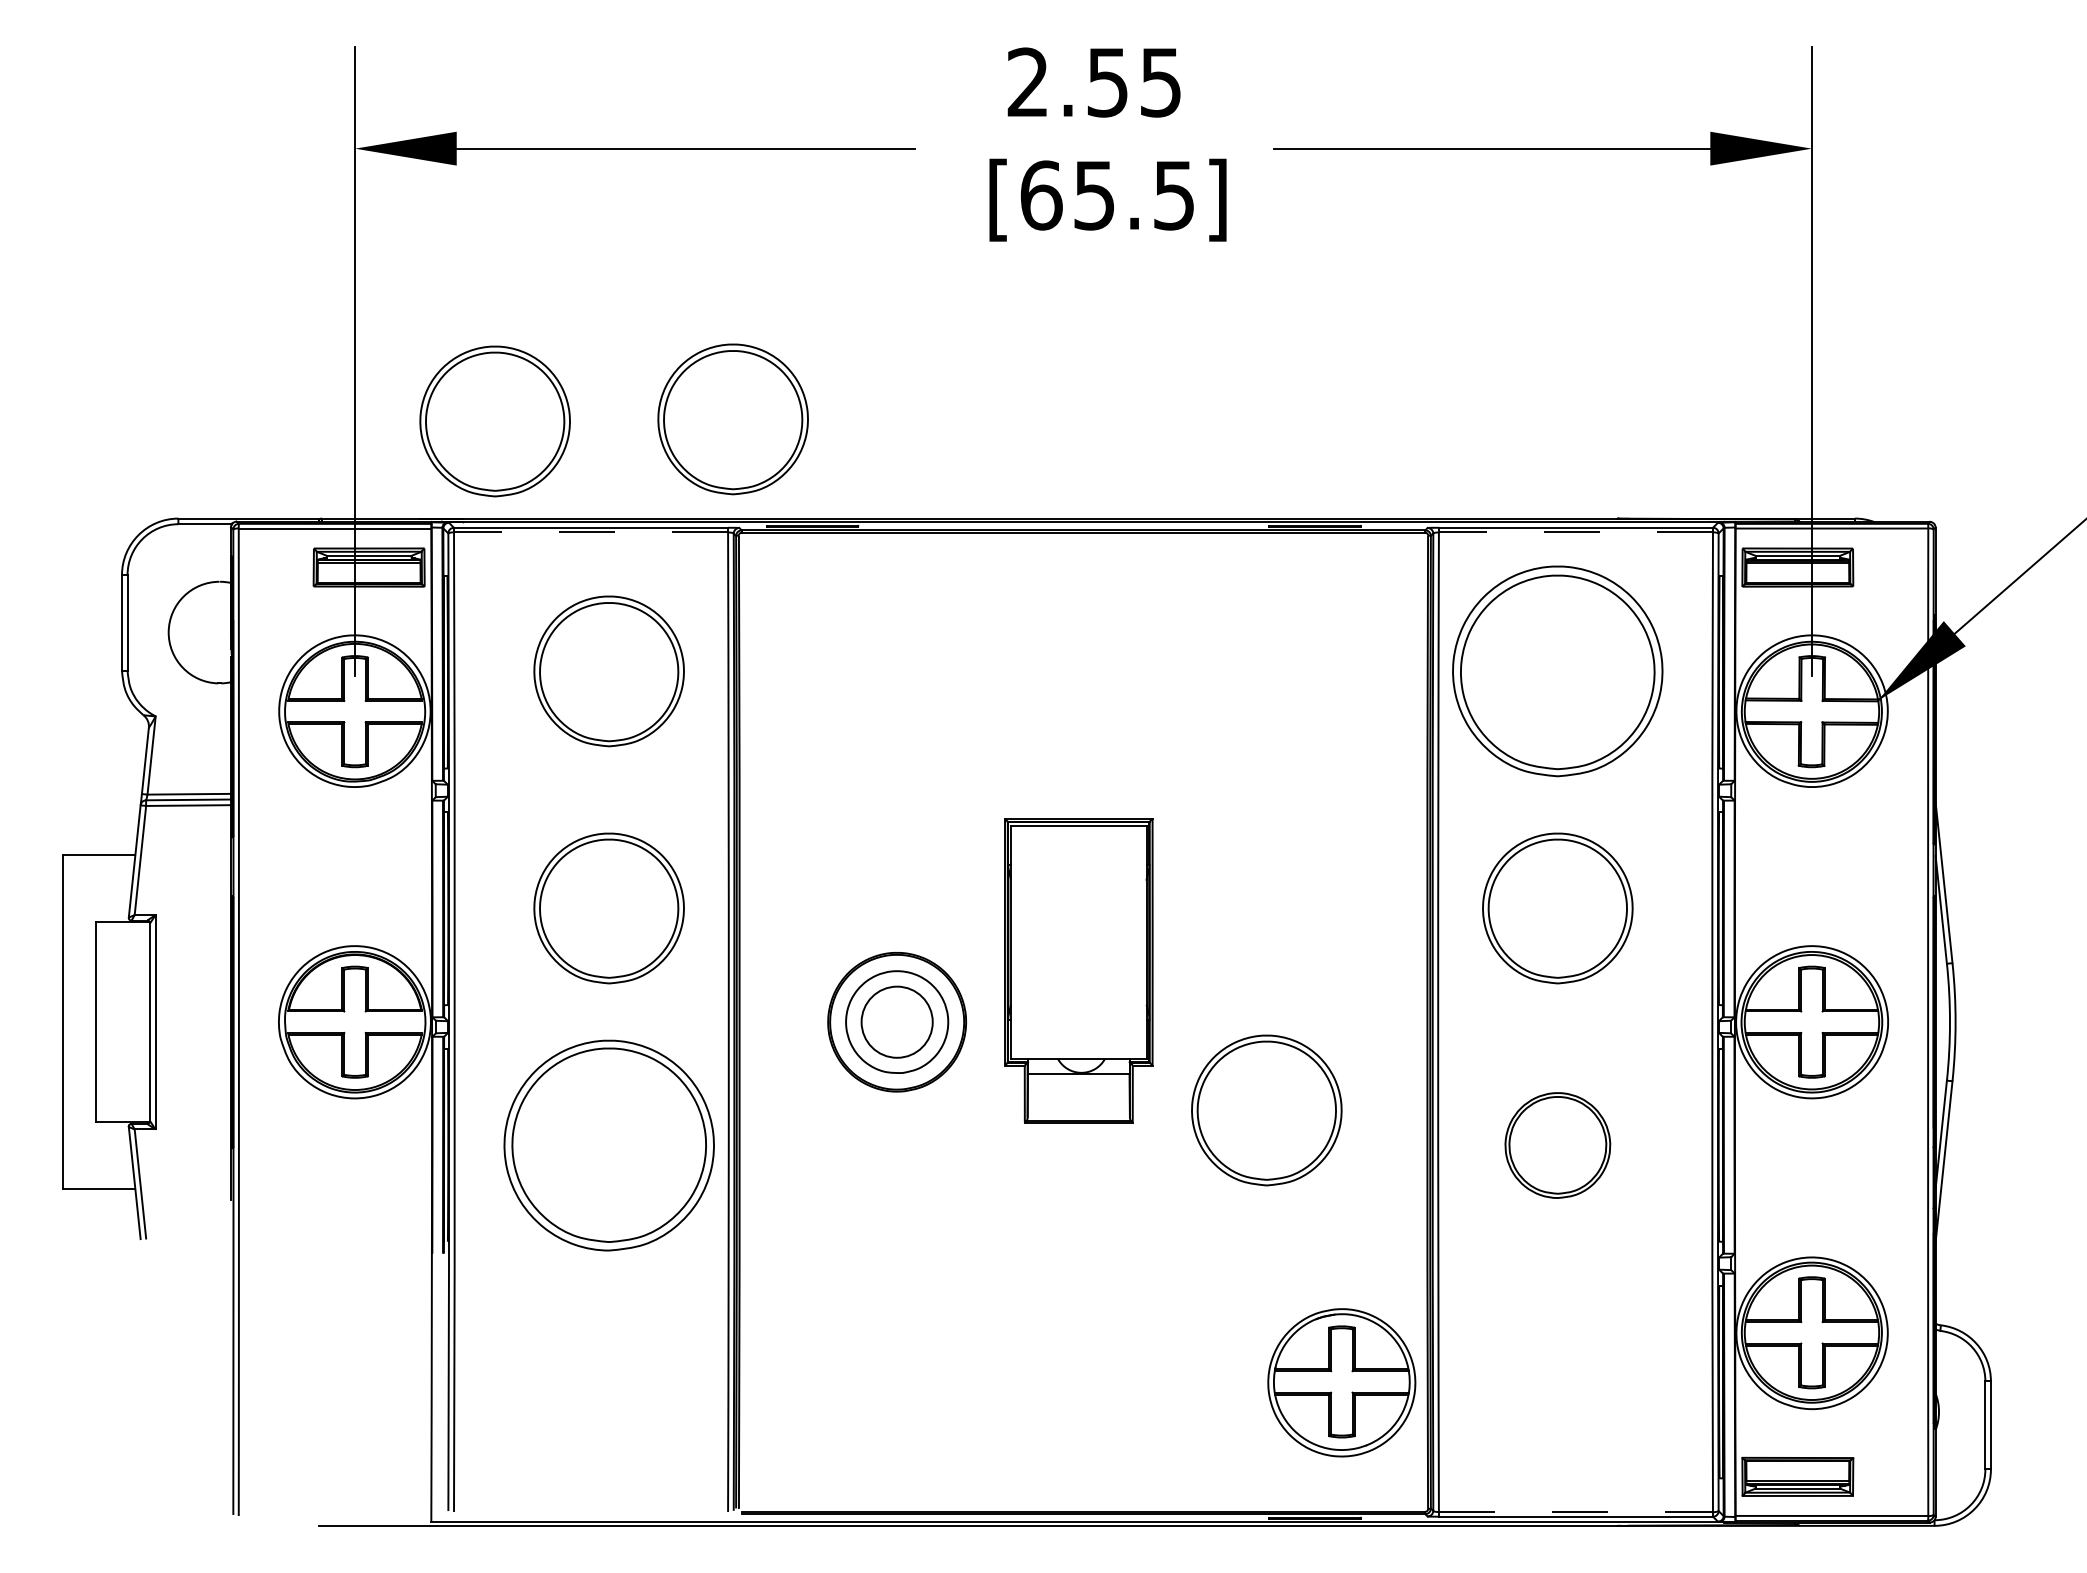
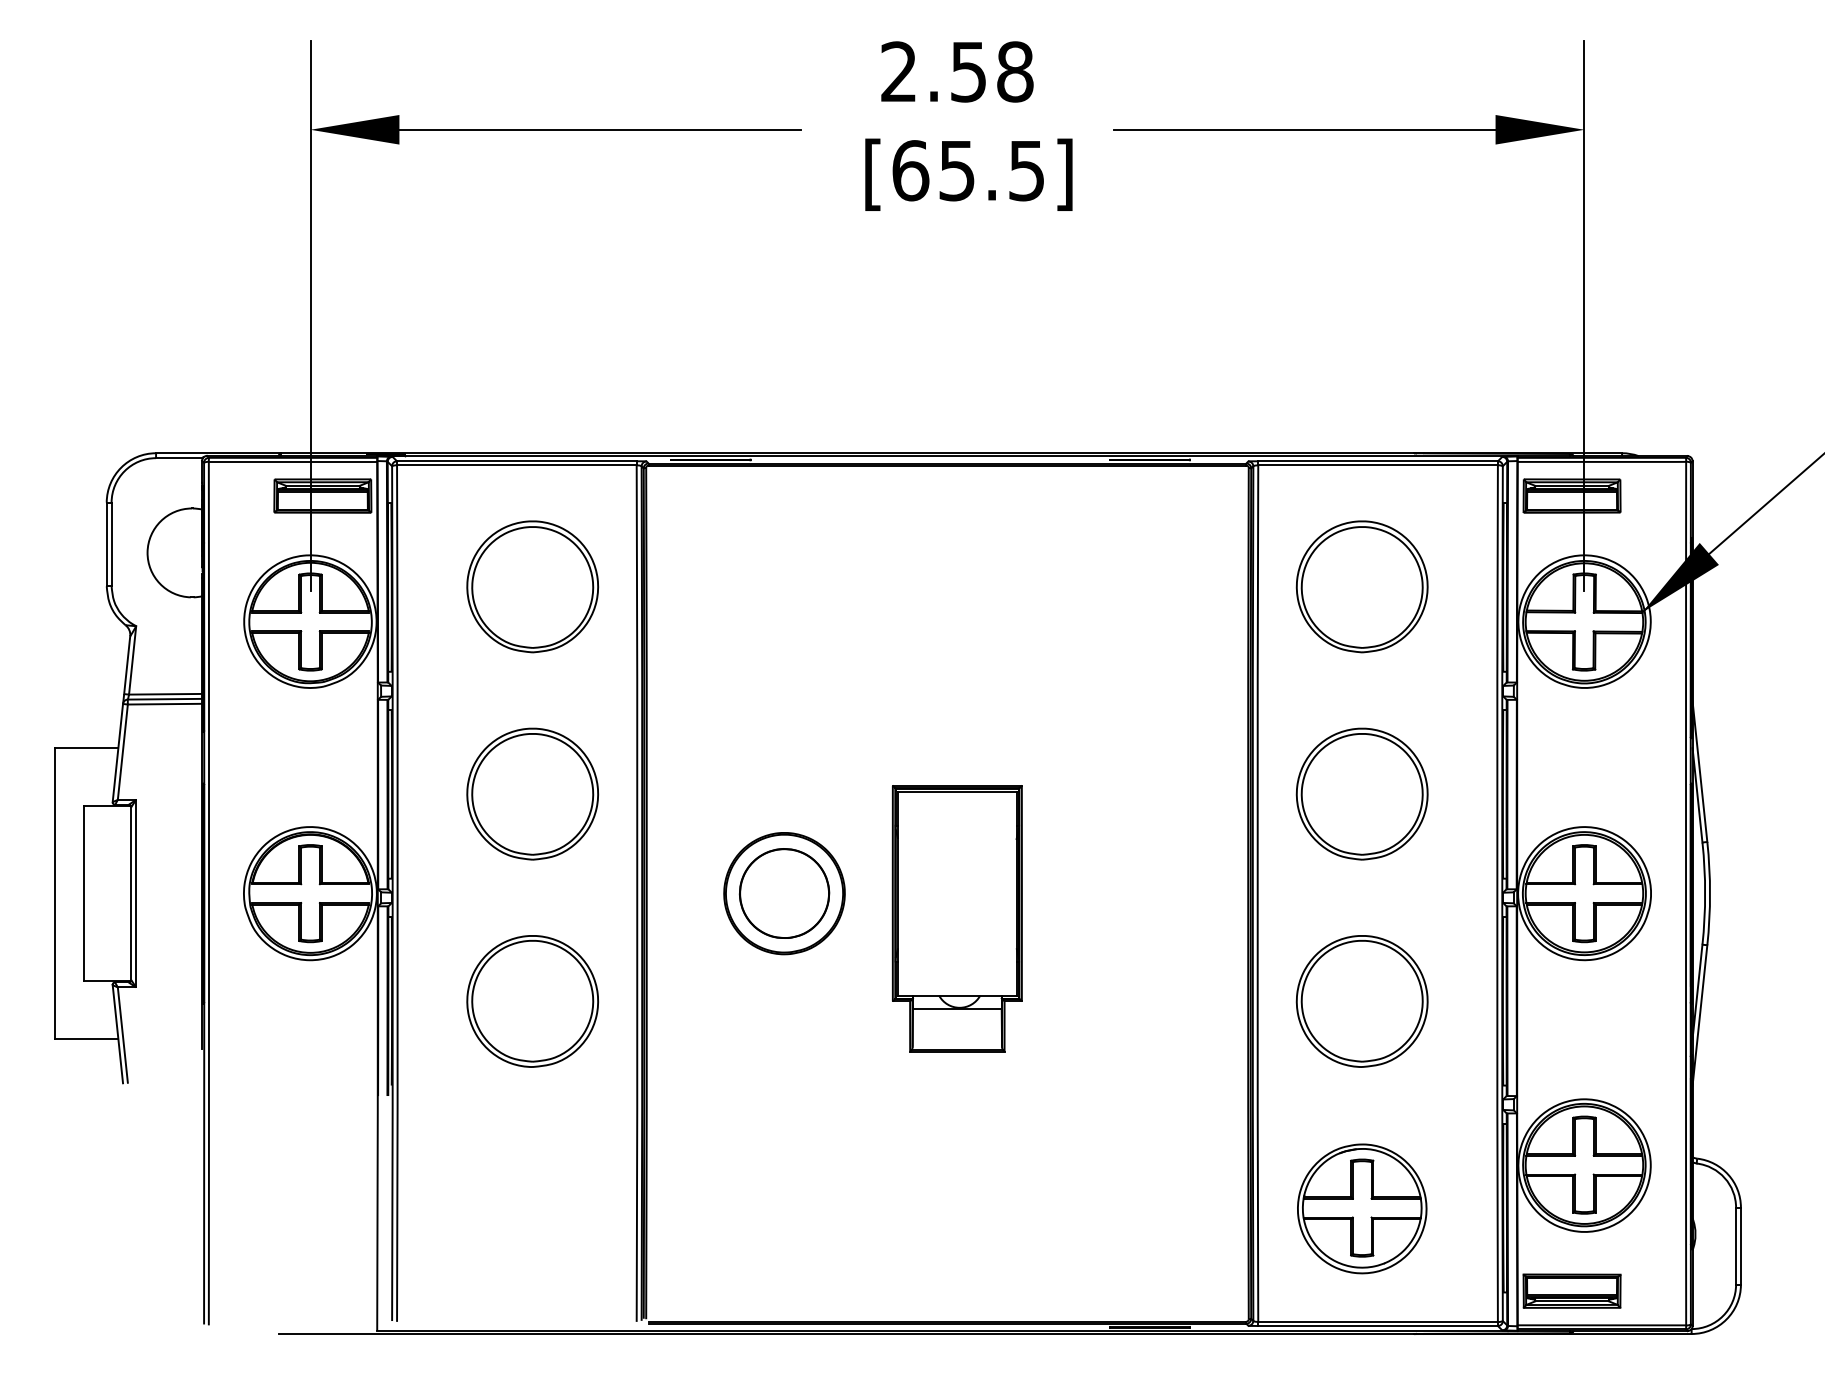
text: (1161, 82) -> (1015, 71), 2.55 -> 2.58
part: (732, 419) -> (640, 366), removed
part: (494, 421) -> (432, 368), removed
line: (590, 532) -> (516, 465), dashed -> solid
line: (1575, 532) -> (1377, 465), dashed -> solid
part: (1557, 671) -> (1361, 586), size x0.71
part: (1078, 970) -> (957, 918), moved
circle: (897, 1022) -> (784, 893), size x1.43
part: (1266, 1110) -> (1107, 970), removed
part: (608, 1145) -> (532, 1001), size x0.71
part: (1557, 1145) -> (1361, 1001), size x1.43
part: (1341, 1382) -> (1361, 1208), moved
line: (1576, 1512) -> (1378, 1322), dashed -> solid

